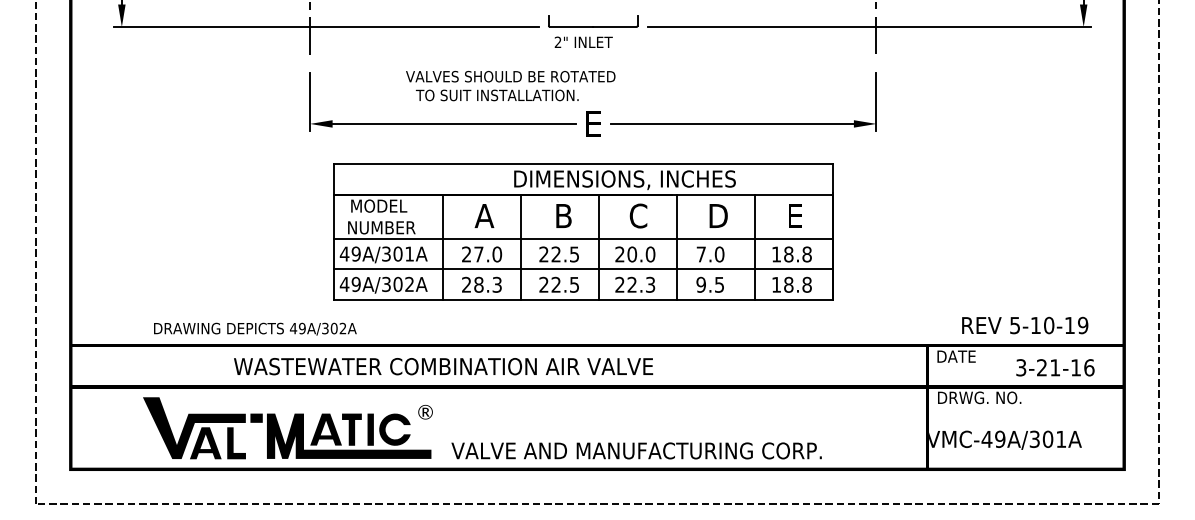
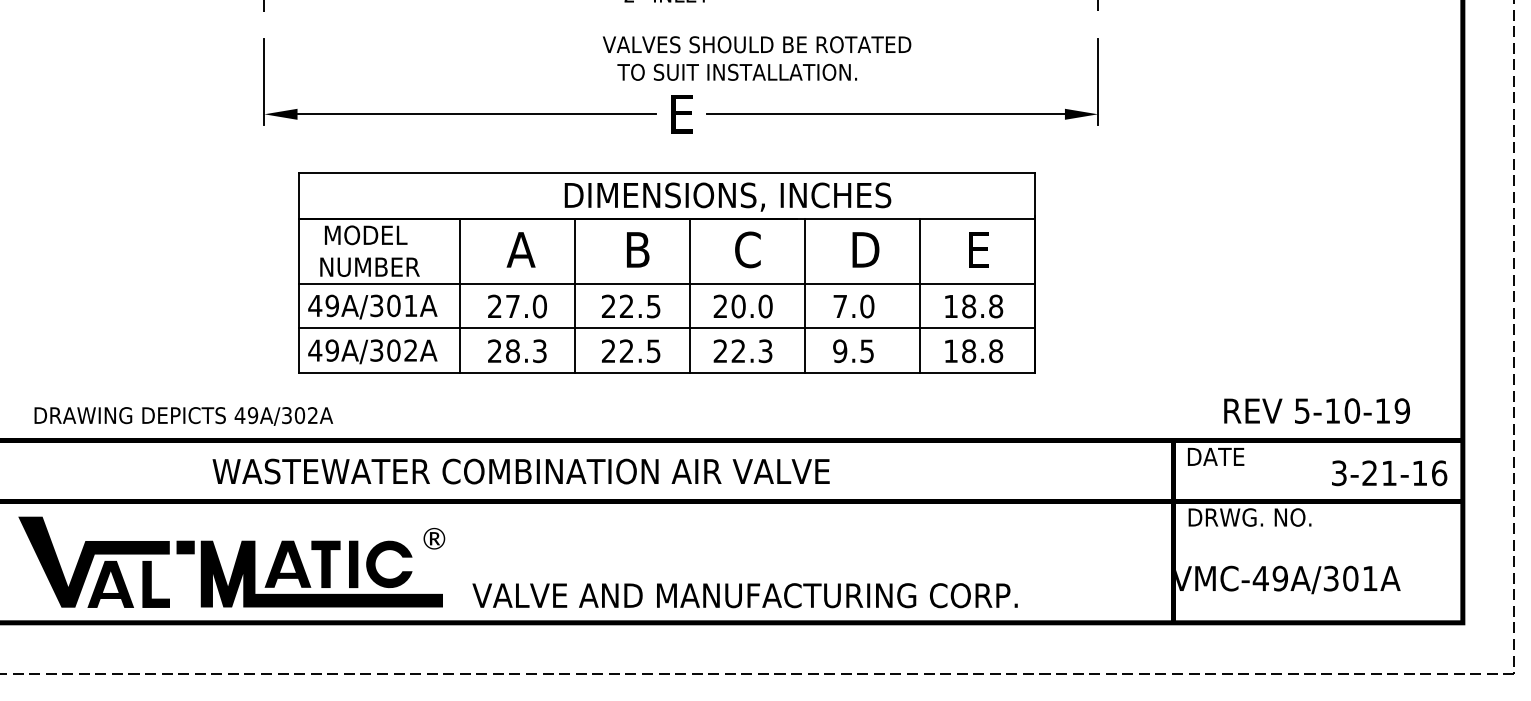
text: (510, 86) -> (756, 59), moved
text: (443, 366) -> (521, 471), moved
text: (1055, 367) -> (1389, 472), moved

